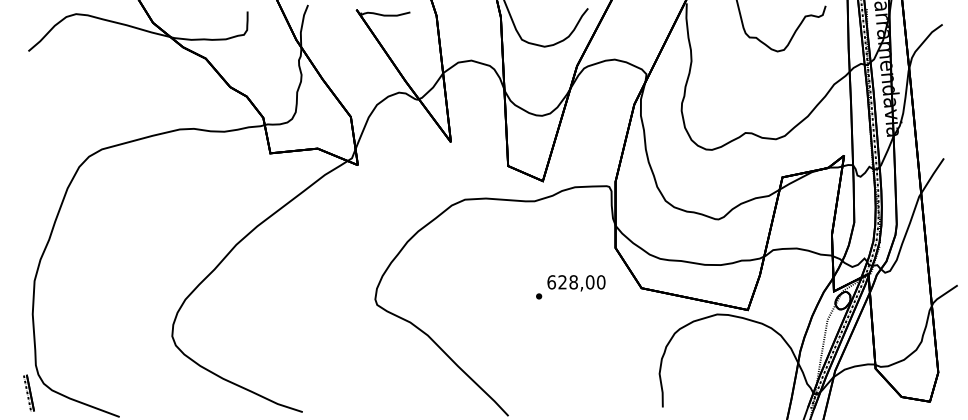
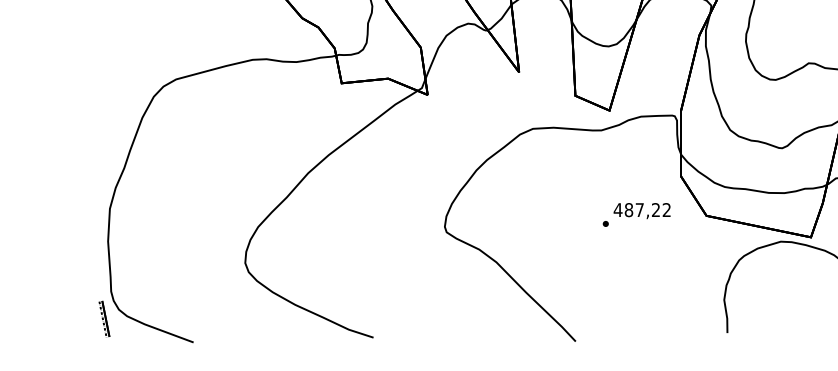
text: (576, 282) -> (642, 210), 628,00 -> 487,22

